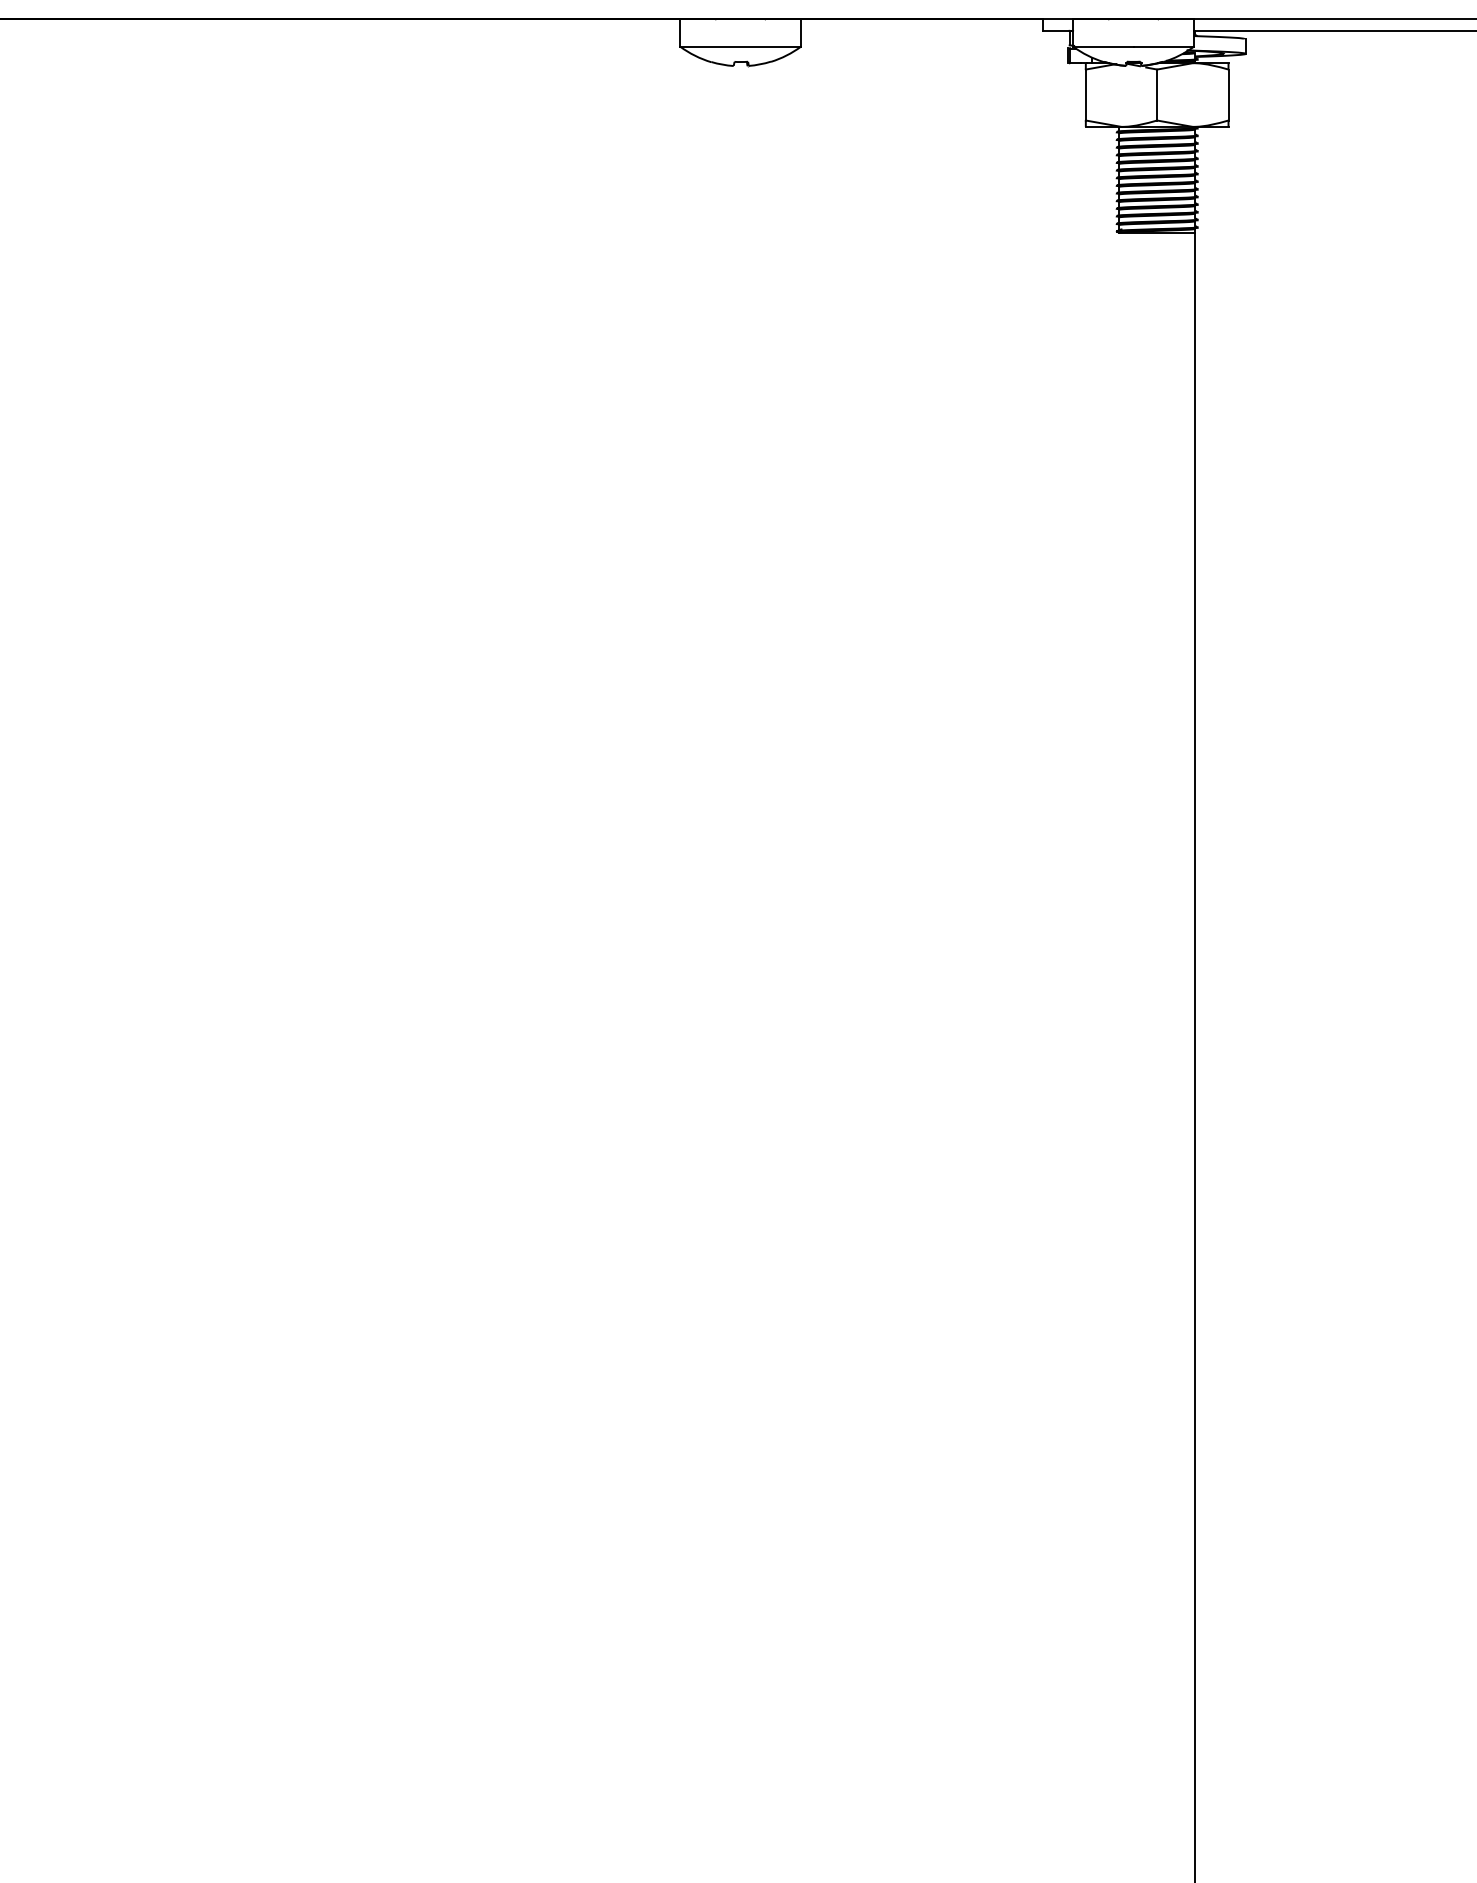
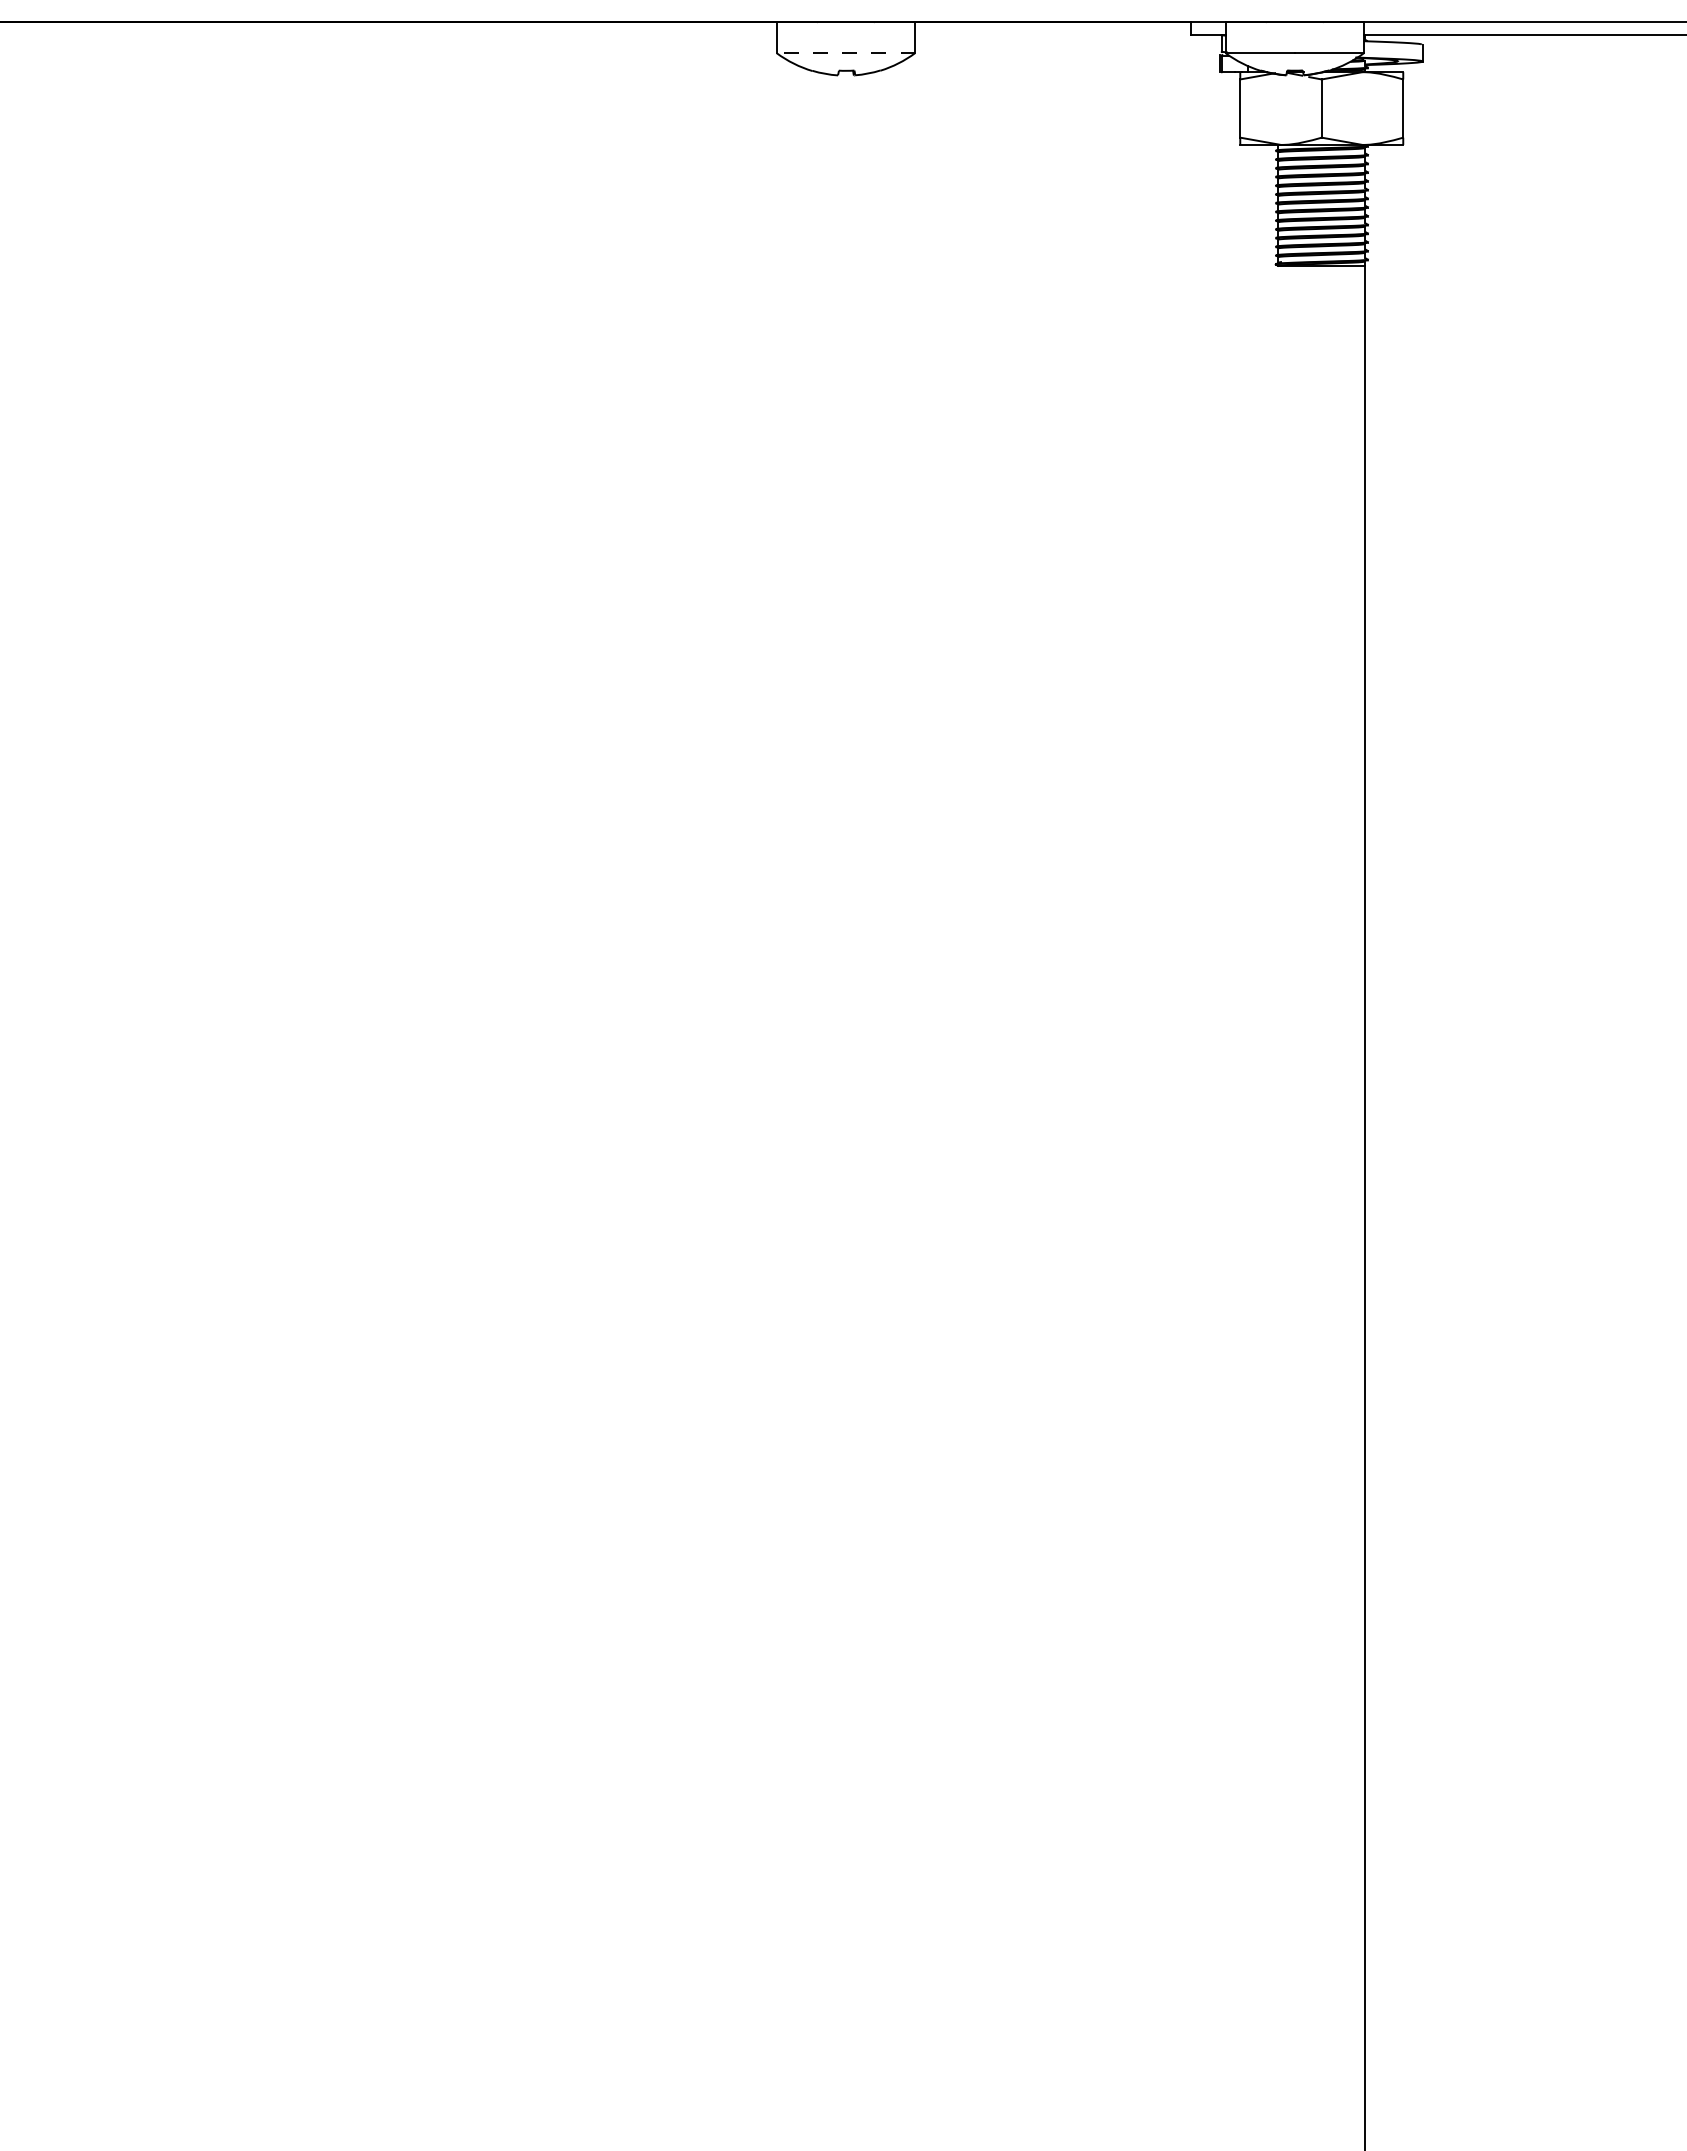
line: (740, 46) -> (845, 53), solid -> dashed

